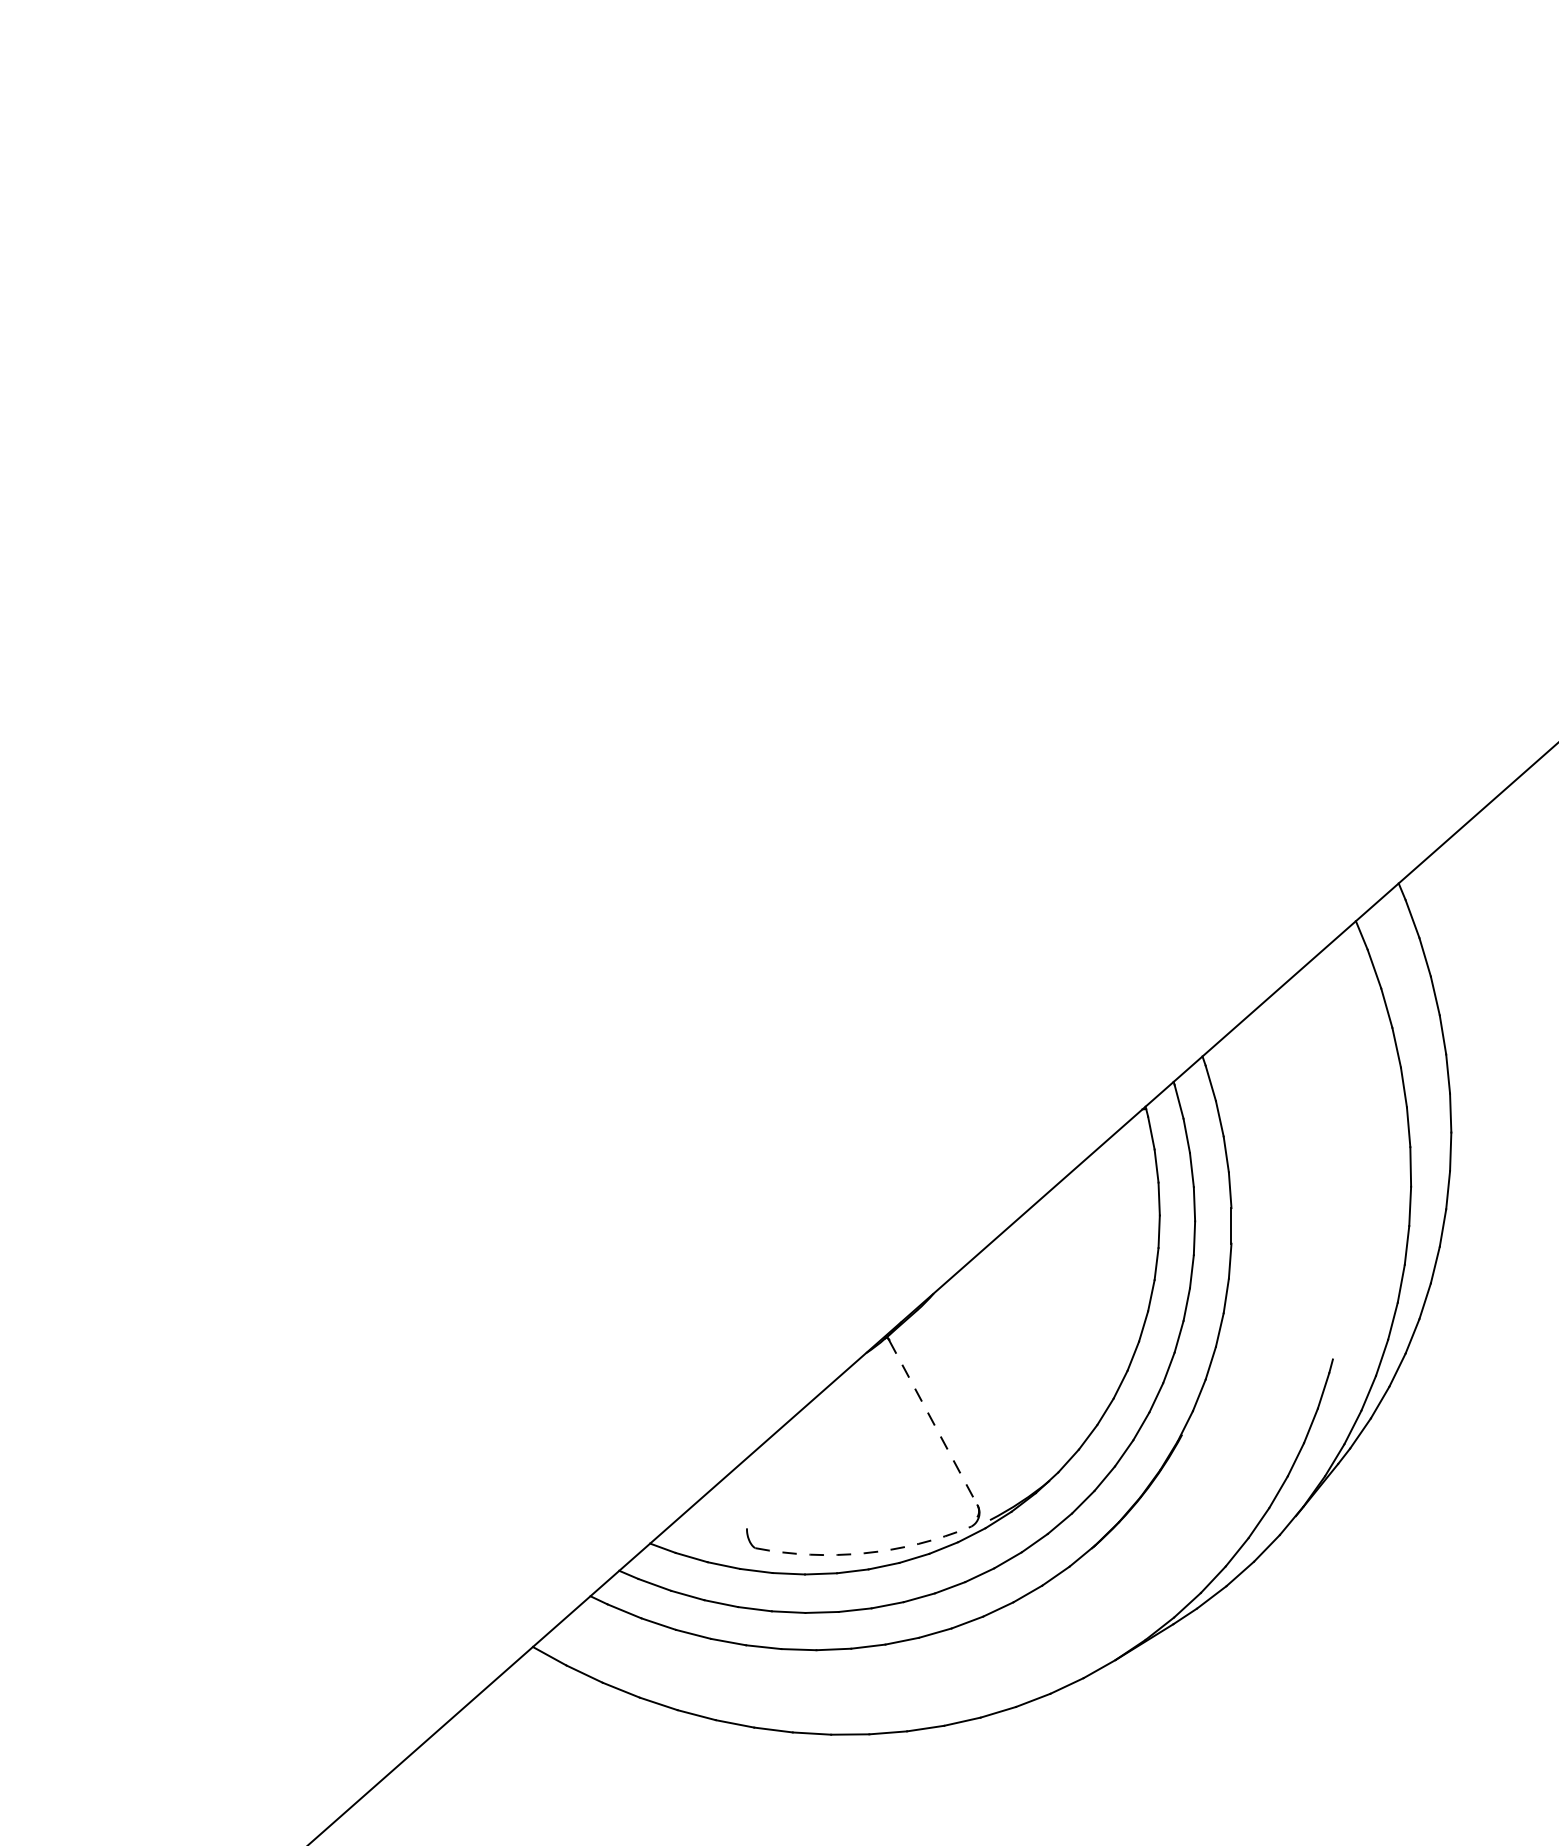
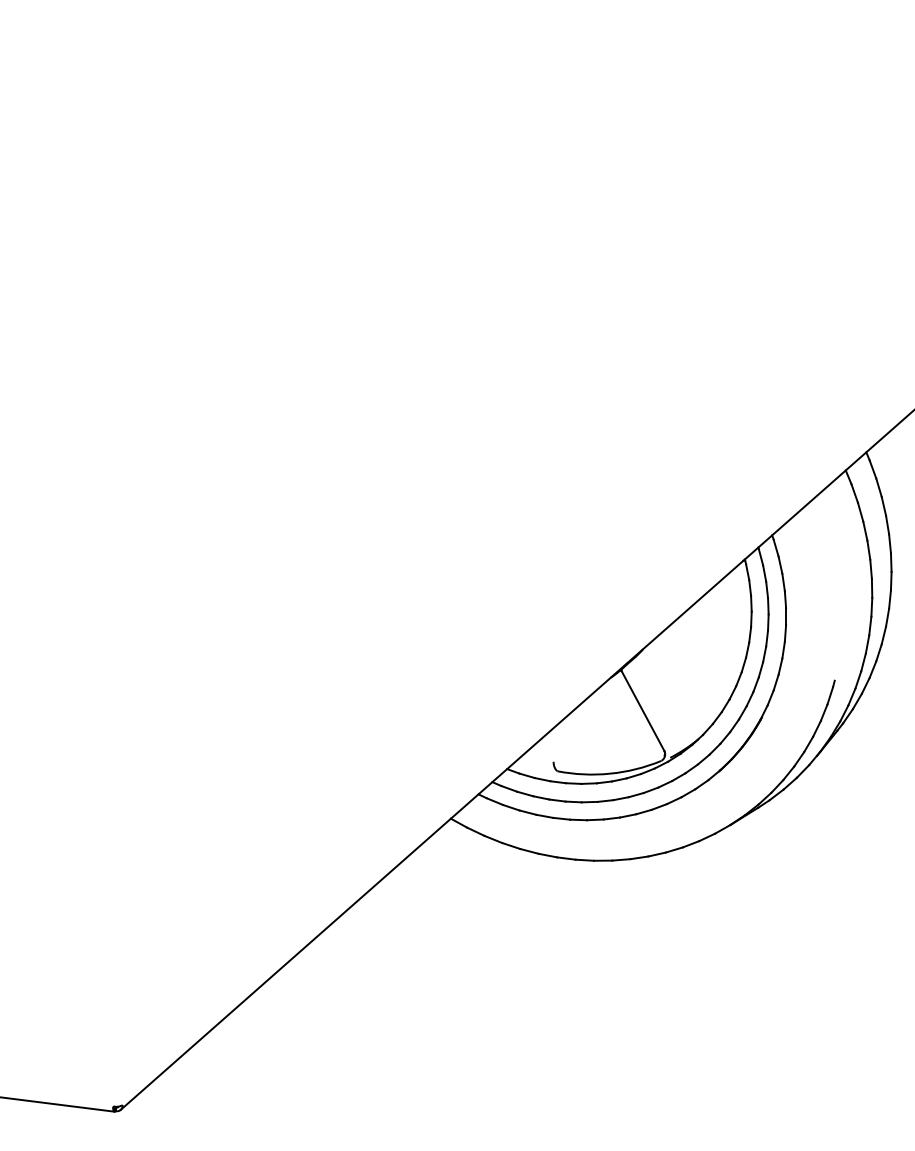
line: (934, 1423) -> (643, 711), dashed -> solid
arc: (865, 1552) -> (610, 773), dashed -> solid

